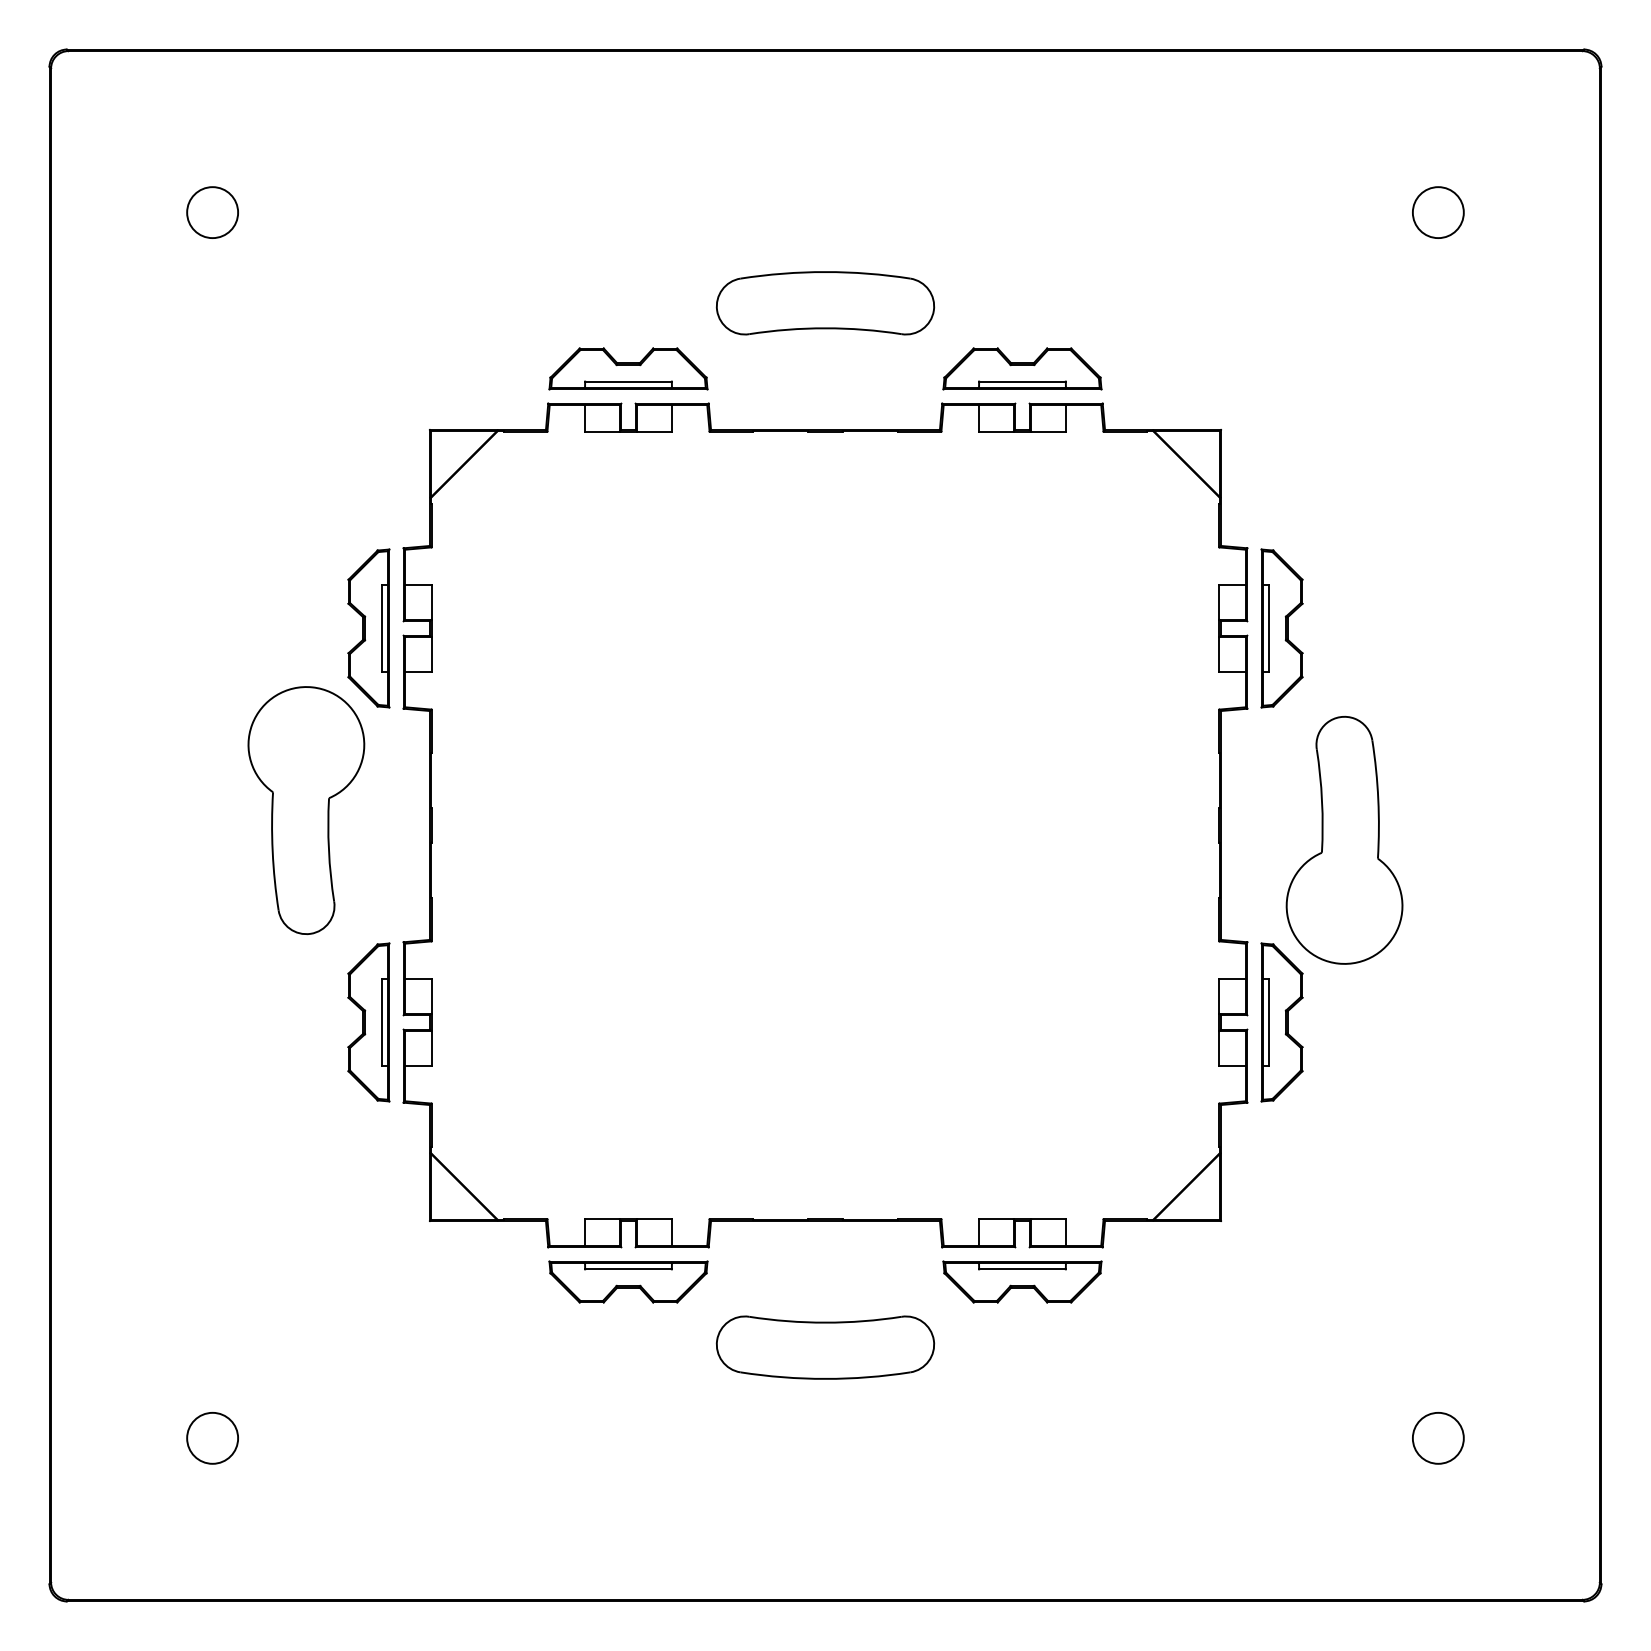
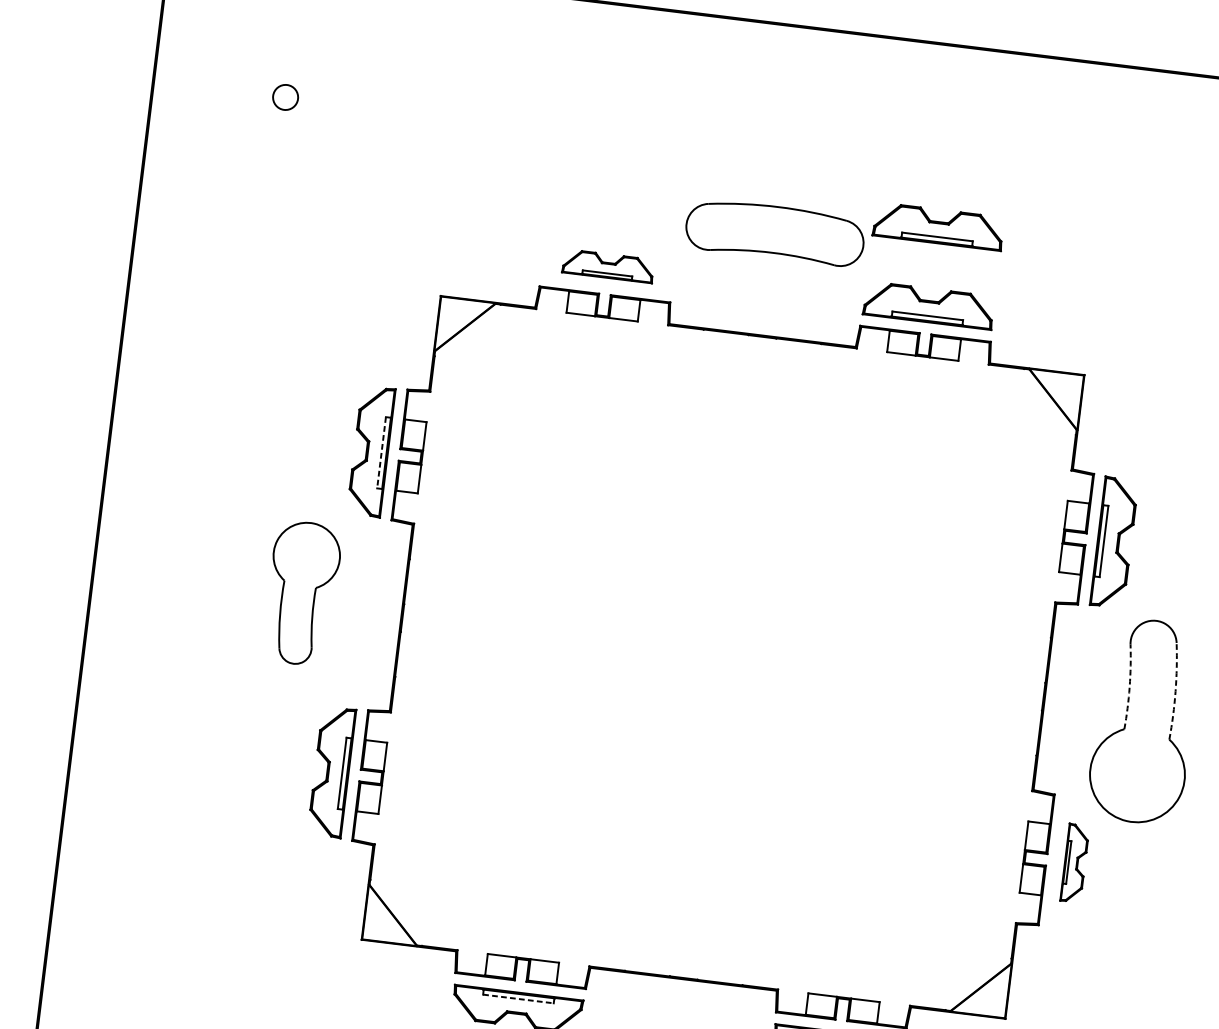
circle: (212, 212) -> (285, 97), size x0.6
part: (1022, 271) -> (938, 226), added
part: (628, 368) -> (608, 265), size x0.7
line: (381, 628) -> (381, 452), solid -> dashed
arc: (1378, 799) -> (1175, 691), solid -> dashed
arc: (1322, 800) -> (1130, 686), solid -> dashed
part: (306, 810) -> (302, 593), size x0.7
part: (1281, 1022) -> (1074, 863), size x0.6
line: (629, 1269) -> (519, 999), solid -> dashed

